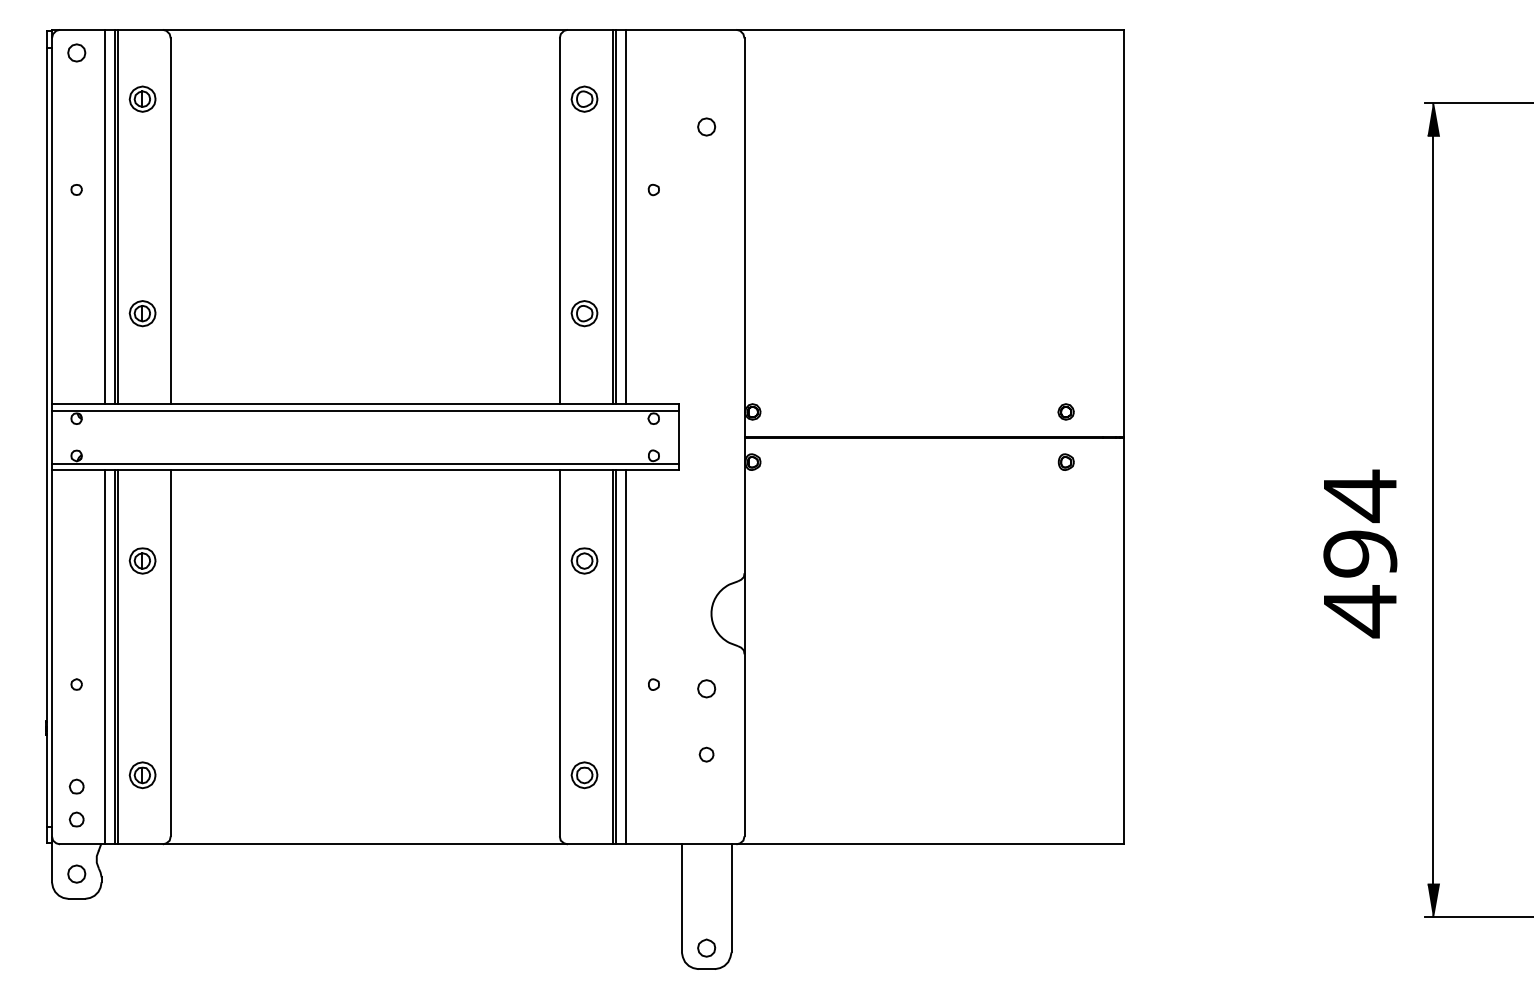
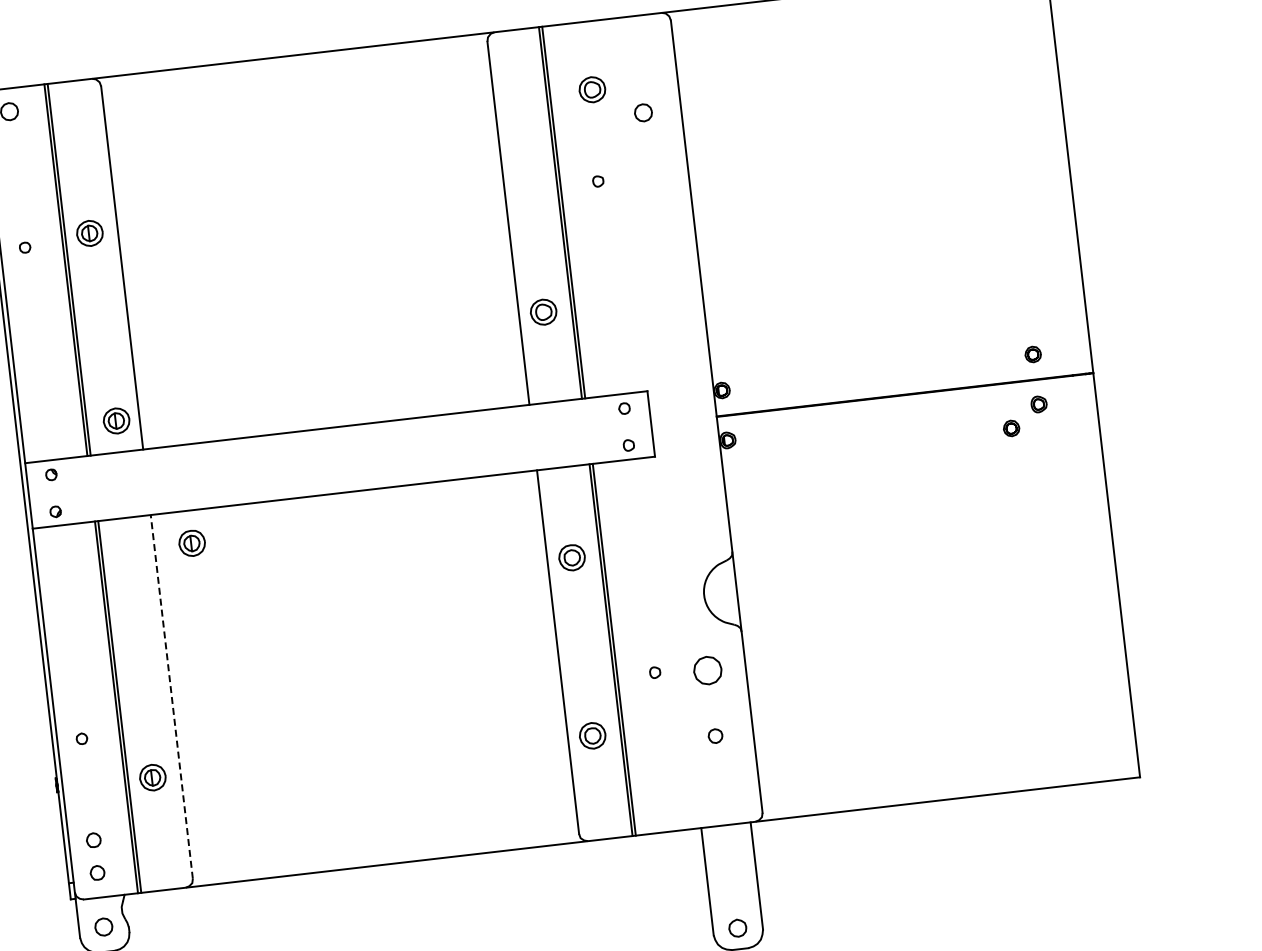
part: (142, 98) -> (89, 232), moved
part: (584, 98) -> (592, 89), moved
line: (104, 216) -> (55, 270), removed
line: (625, 216) -> (573, 211), removed
part: (142, 313) -> (116, 420), moved
line: (364, 410) -> (336, 433), removed
line: (364, 463) -> (342, 486), removed
part: (1035, 482) -> (1010, 428), added
part: (142, 560) -> (191, 542), moved
line: (170, 652) -> (171, 696), solid -> dashed
line: (104, 657) -> (106, 708), removed
line: (625, 657) -> (623, 648), removed
part: (706, 688) -> (707, 670), size x1.6
part: (142, 775) -> (152, 777), moved
part: (584, 775) -> (592, 736), moved

